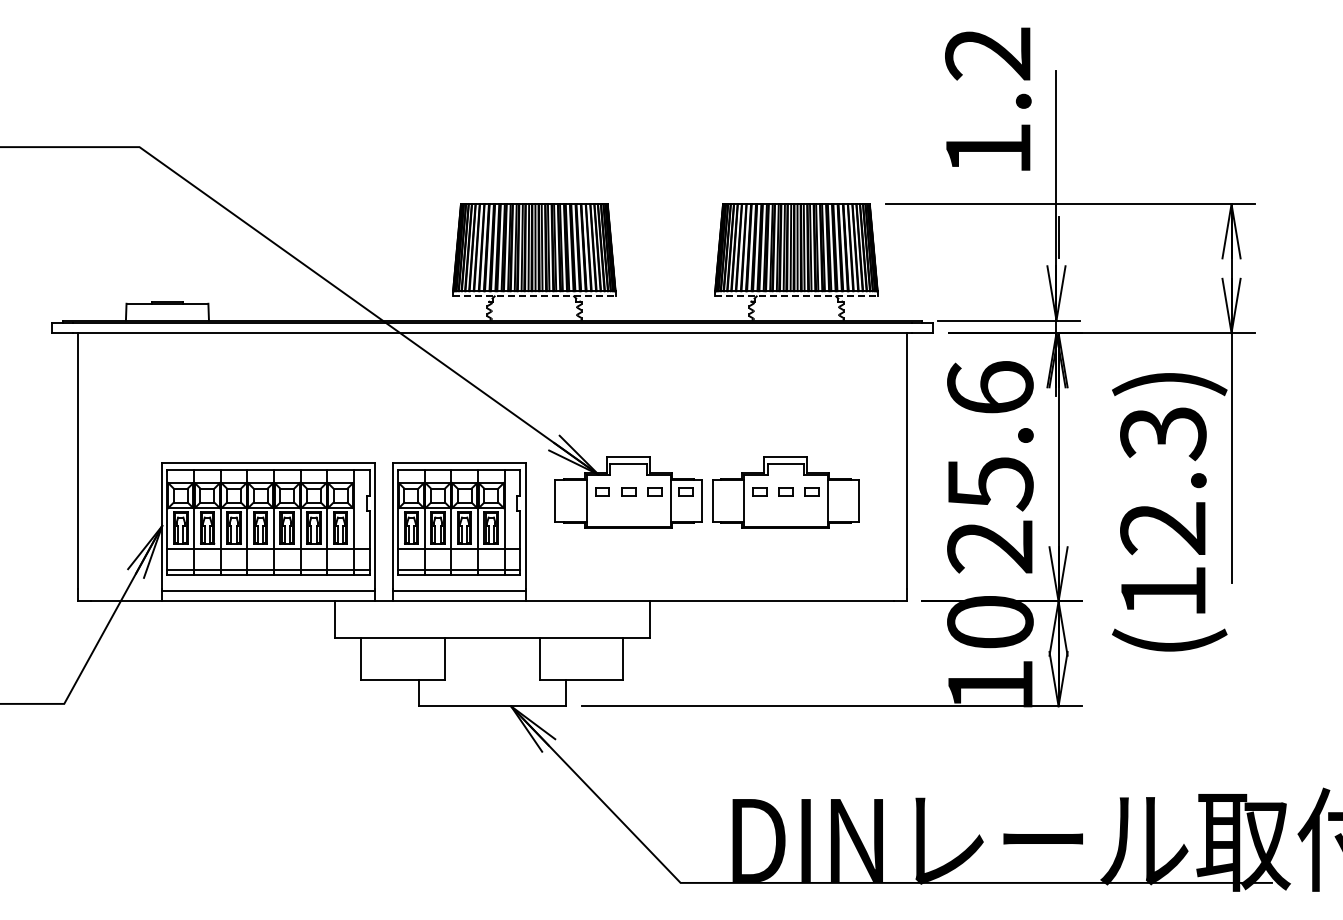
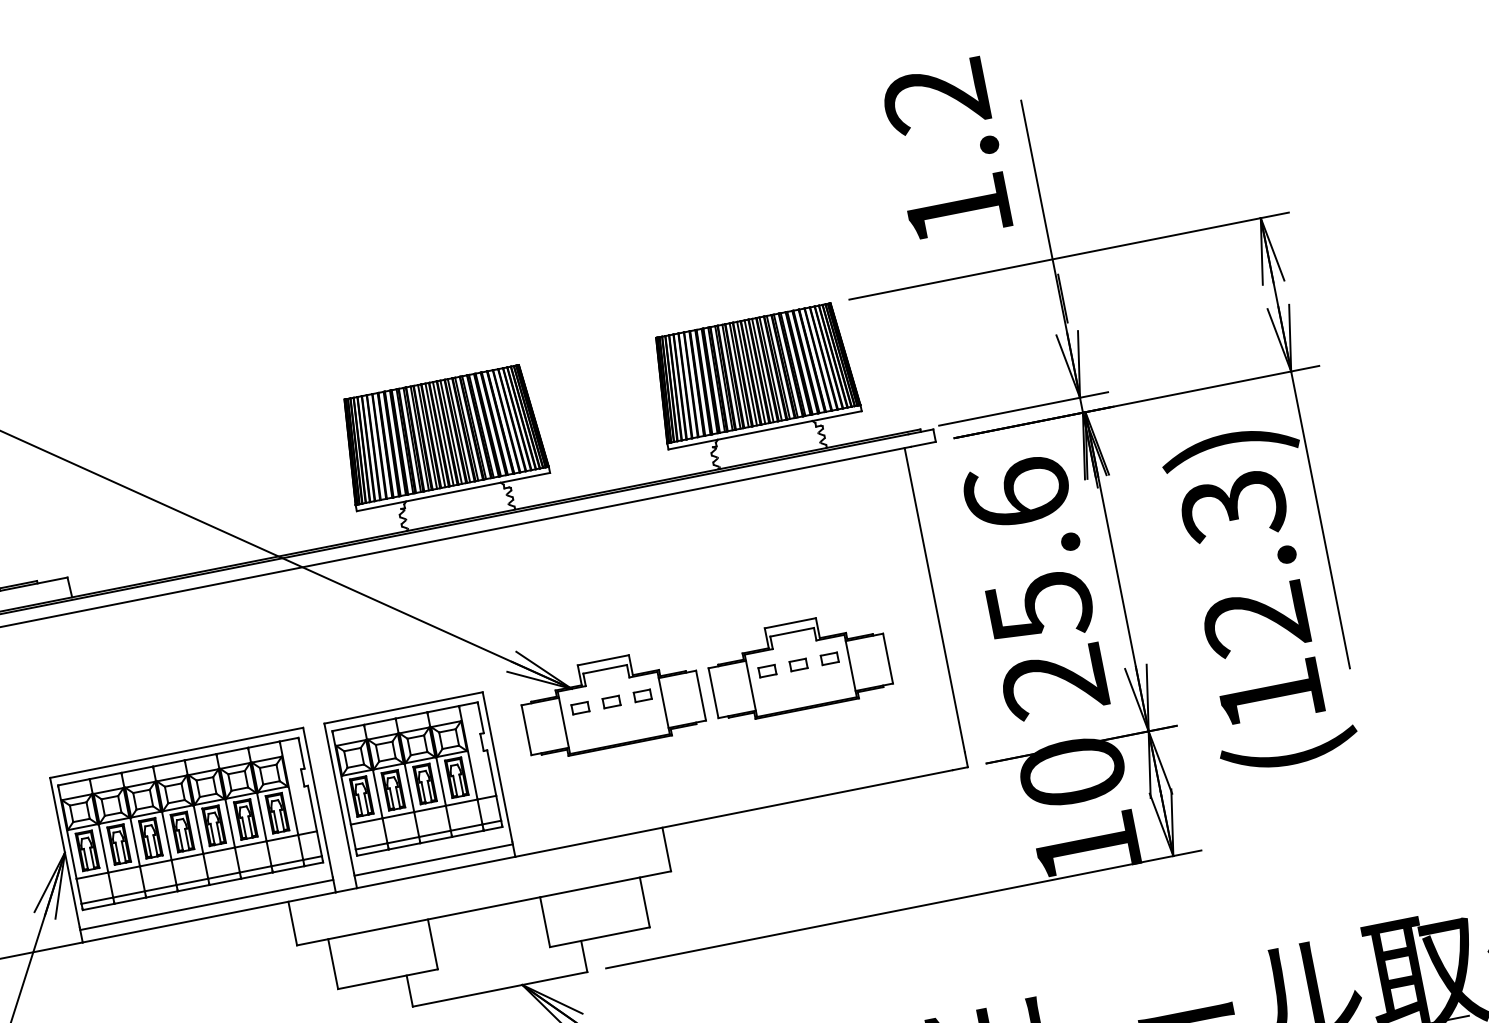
line: (534, 296) -> (453, 492), dashed -> solid
line: (796, 296) -> (765, 430), dashed -> solid
part: (685, 491) -> (679, 688), removed

